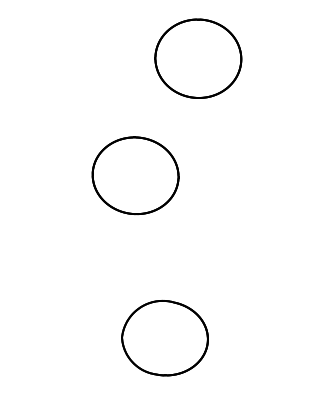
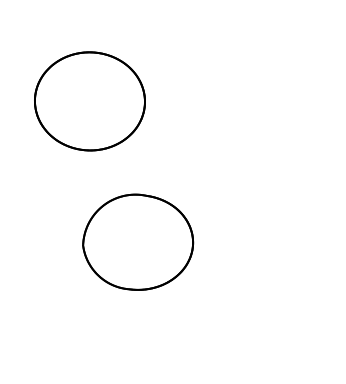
part: (164, 338) -> (137, 242), moved

